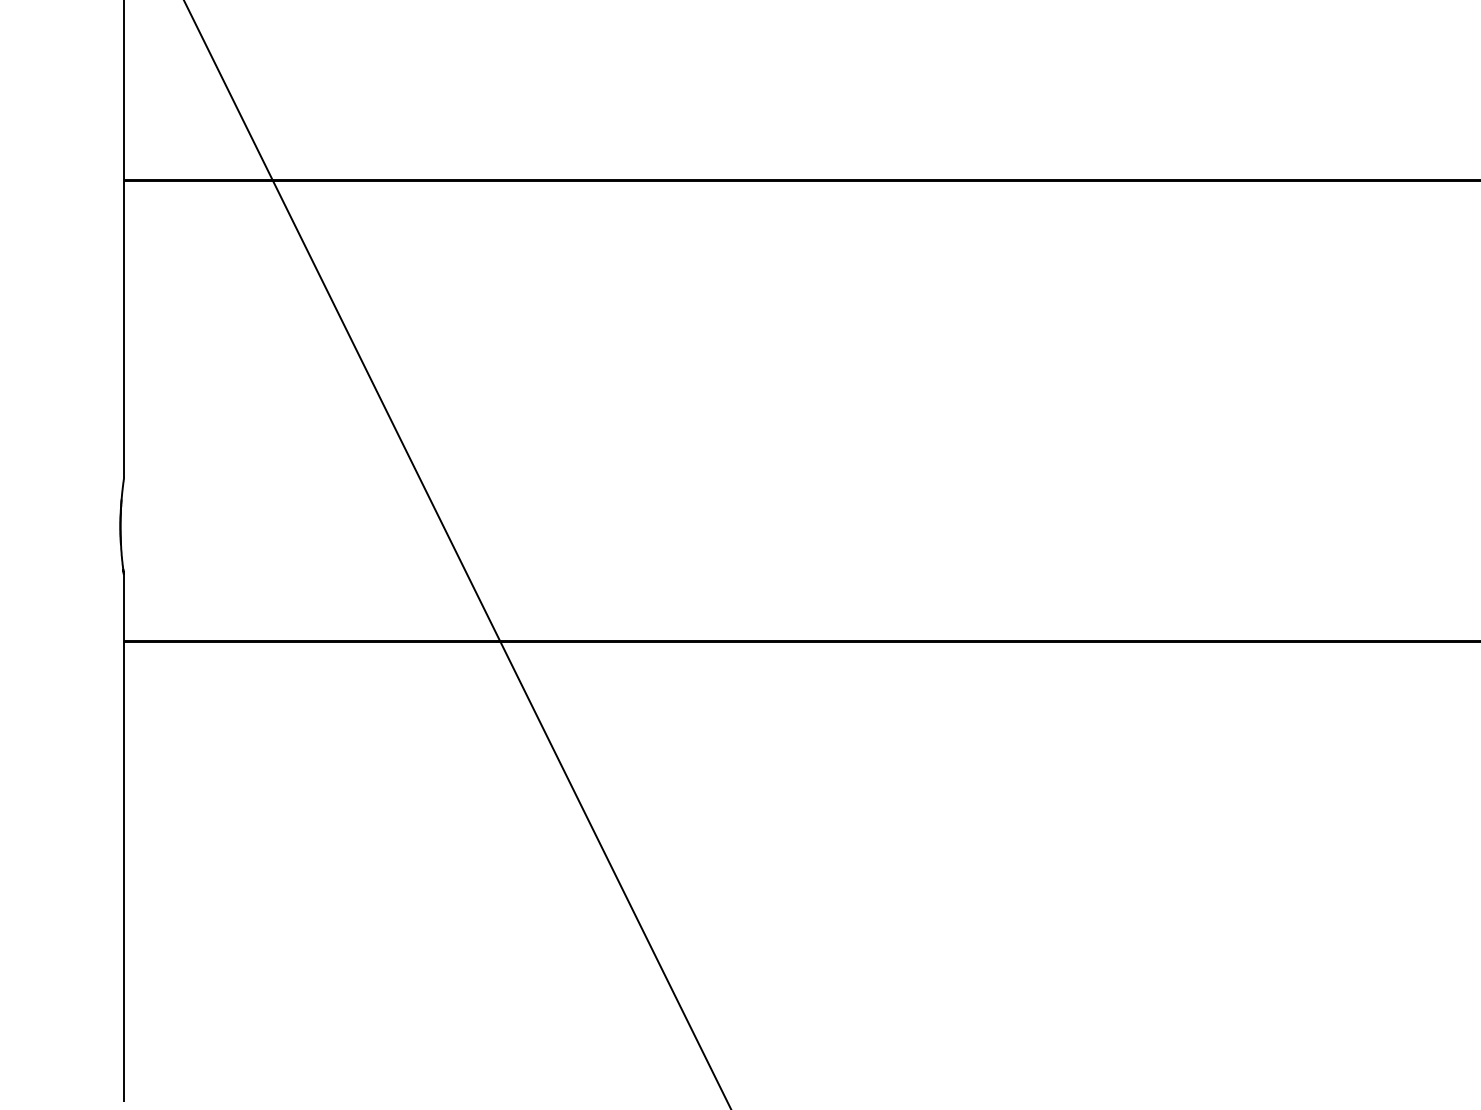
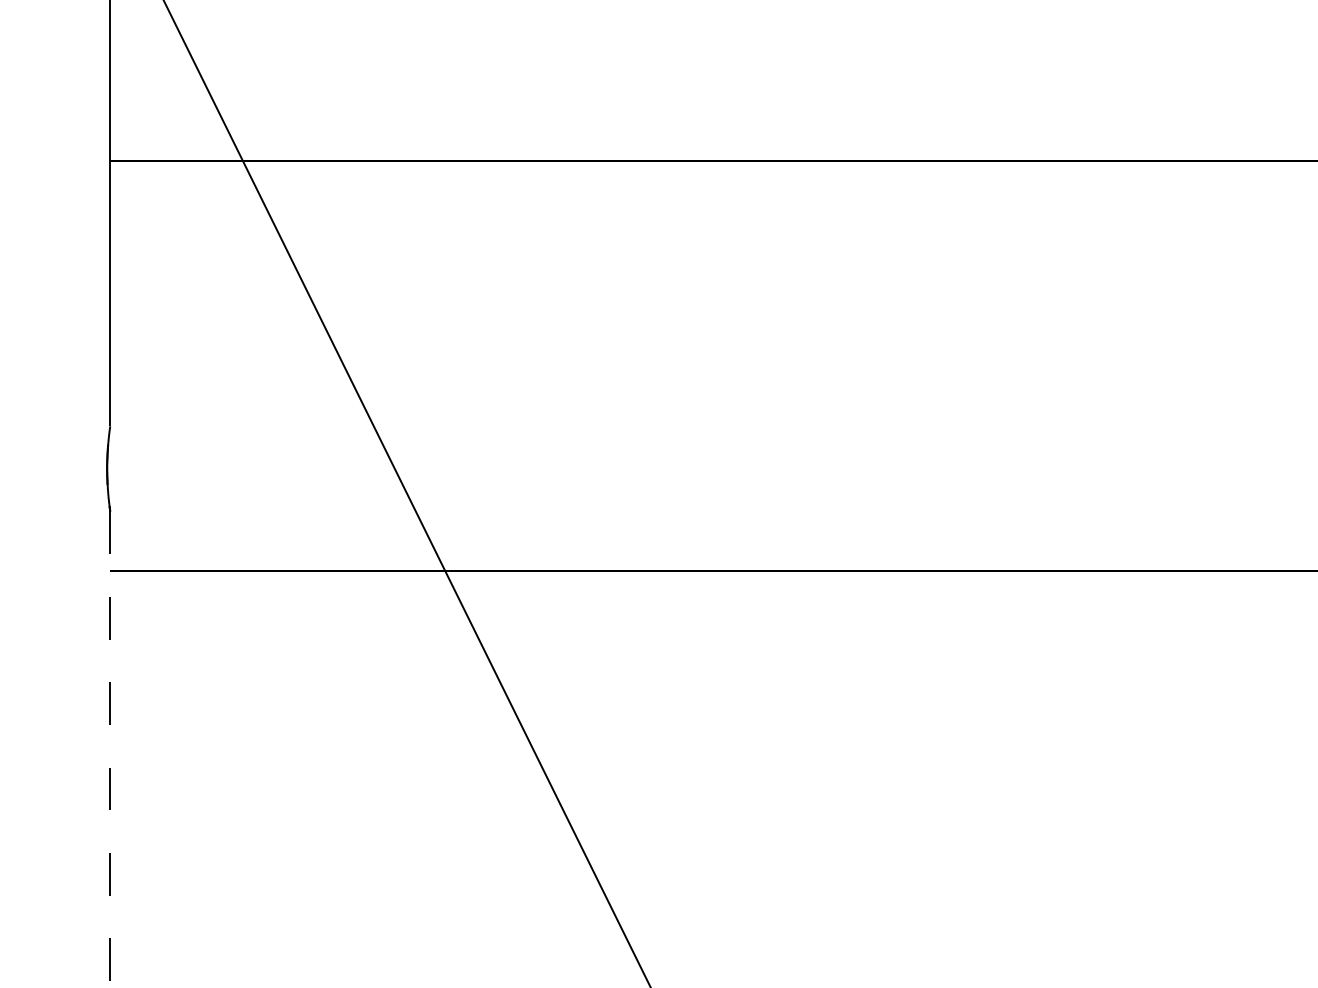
line: (123, 838) -> (109, 746), solid -> dashed

